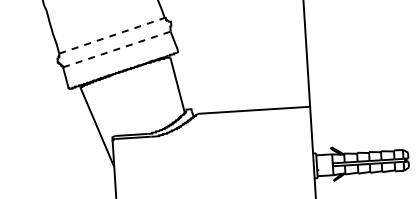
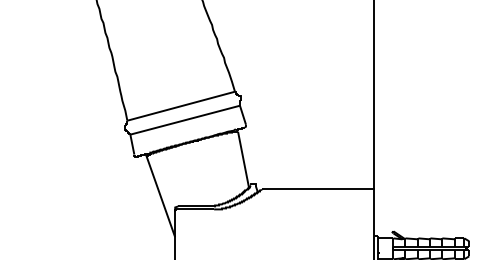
line: (112, 36) -> (181, 106), dashed -> solid
line: (117, 49) -> (185, 120), dashed -> solid

